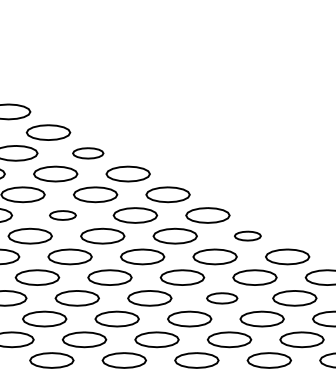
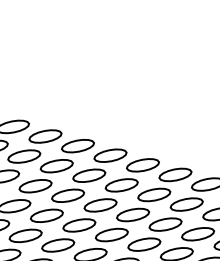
part: (87, 153) -> (44, 136), size x1.43
part: (62, 215) -> (35, 186), size x1.67
part: (247, 235) -> (175, 174), size x1.67
part: (221, 298) -> (164, 224), size x1.43

